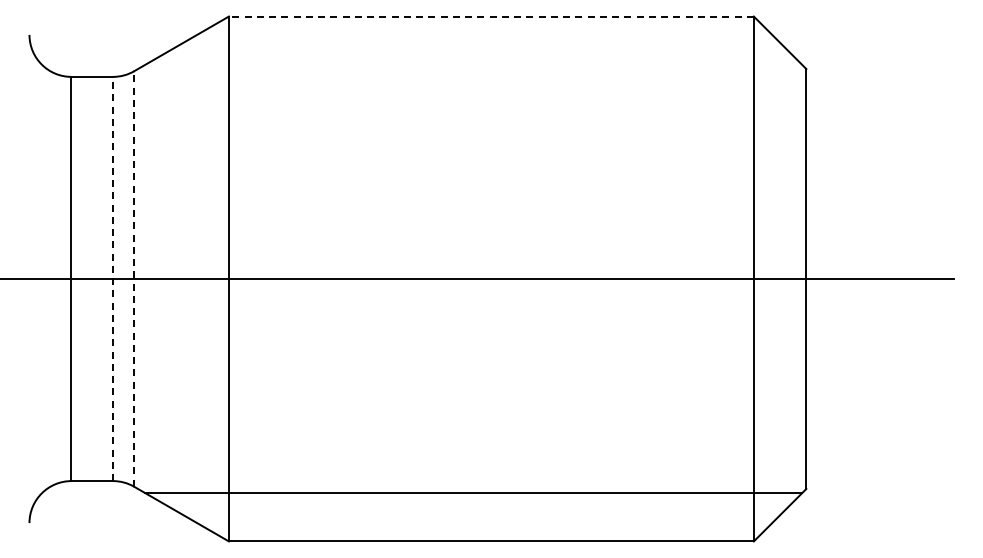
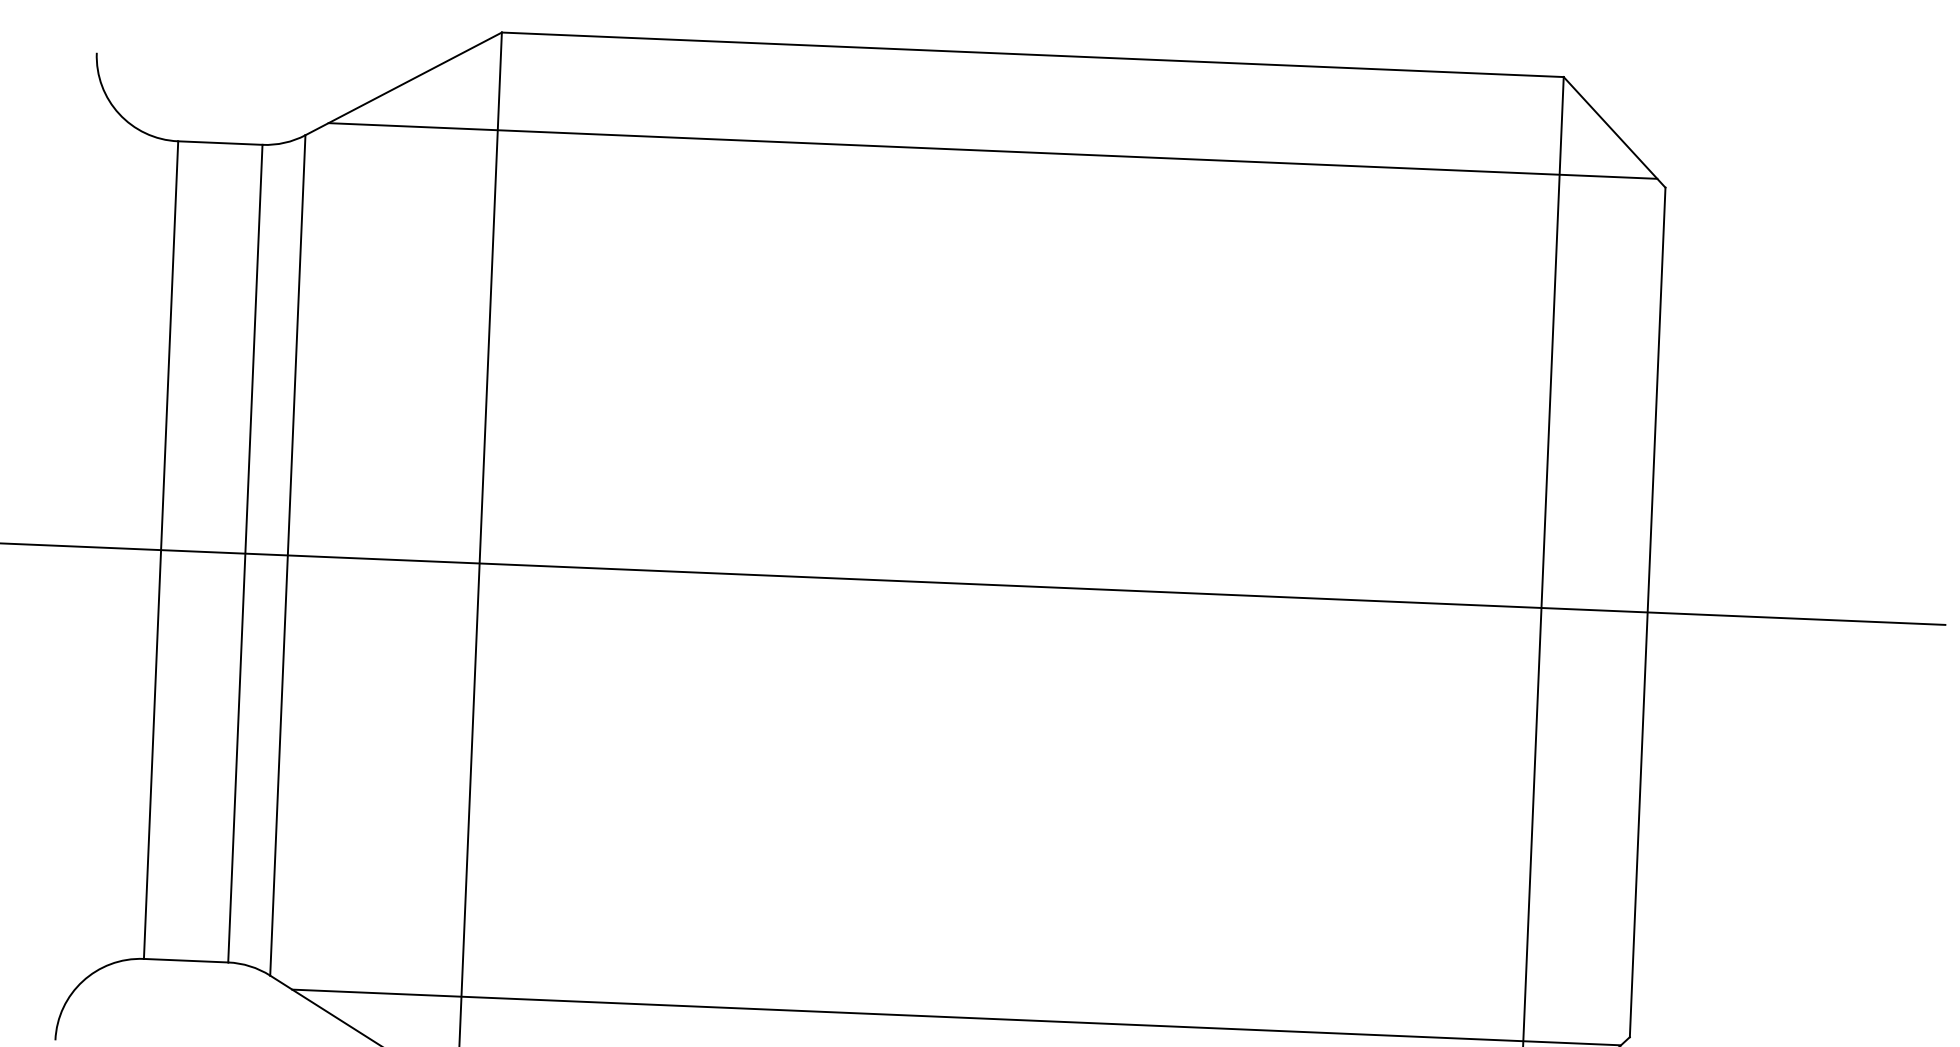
line: (490, 16) -> (1030, 54), dashed -> solid
line: (473, 64) -> (992, 150), added
line: (113, 278) -> (246, 552), dashed -> solid
line: (134, 278) -> (288, 554), dashed -> solid

